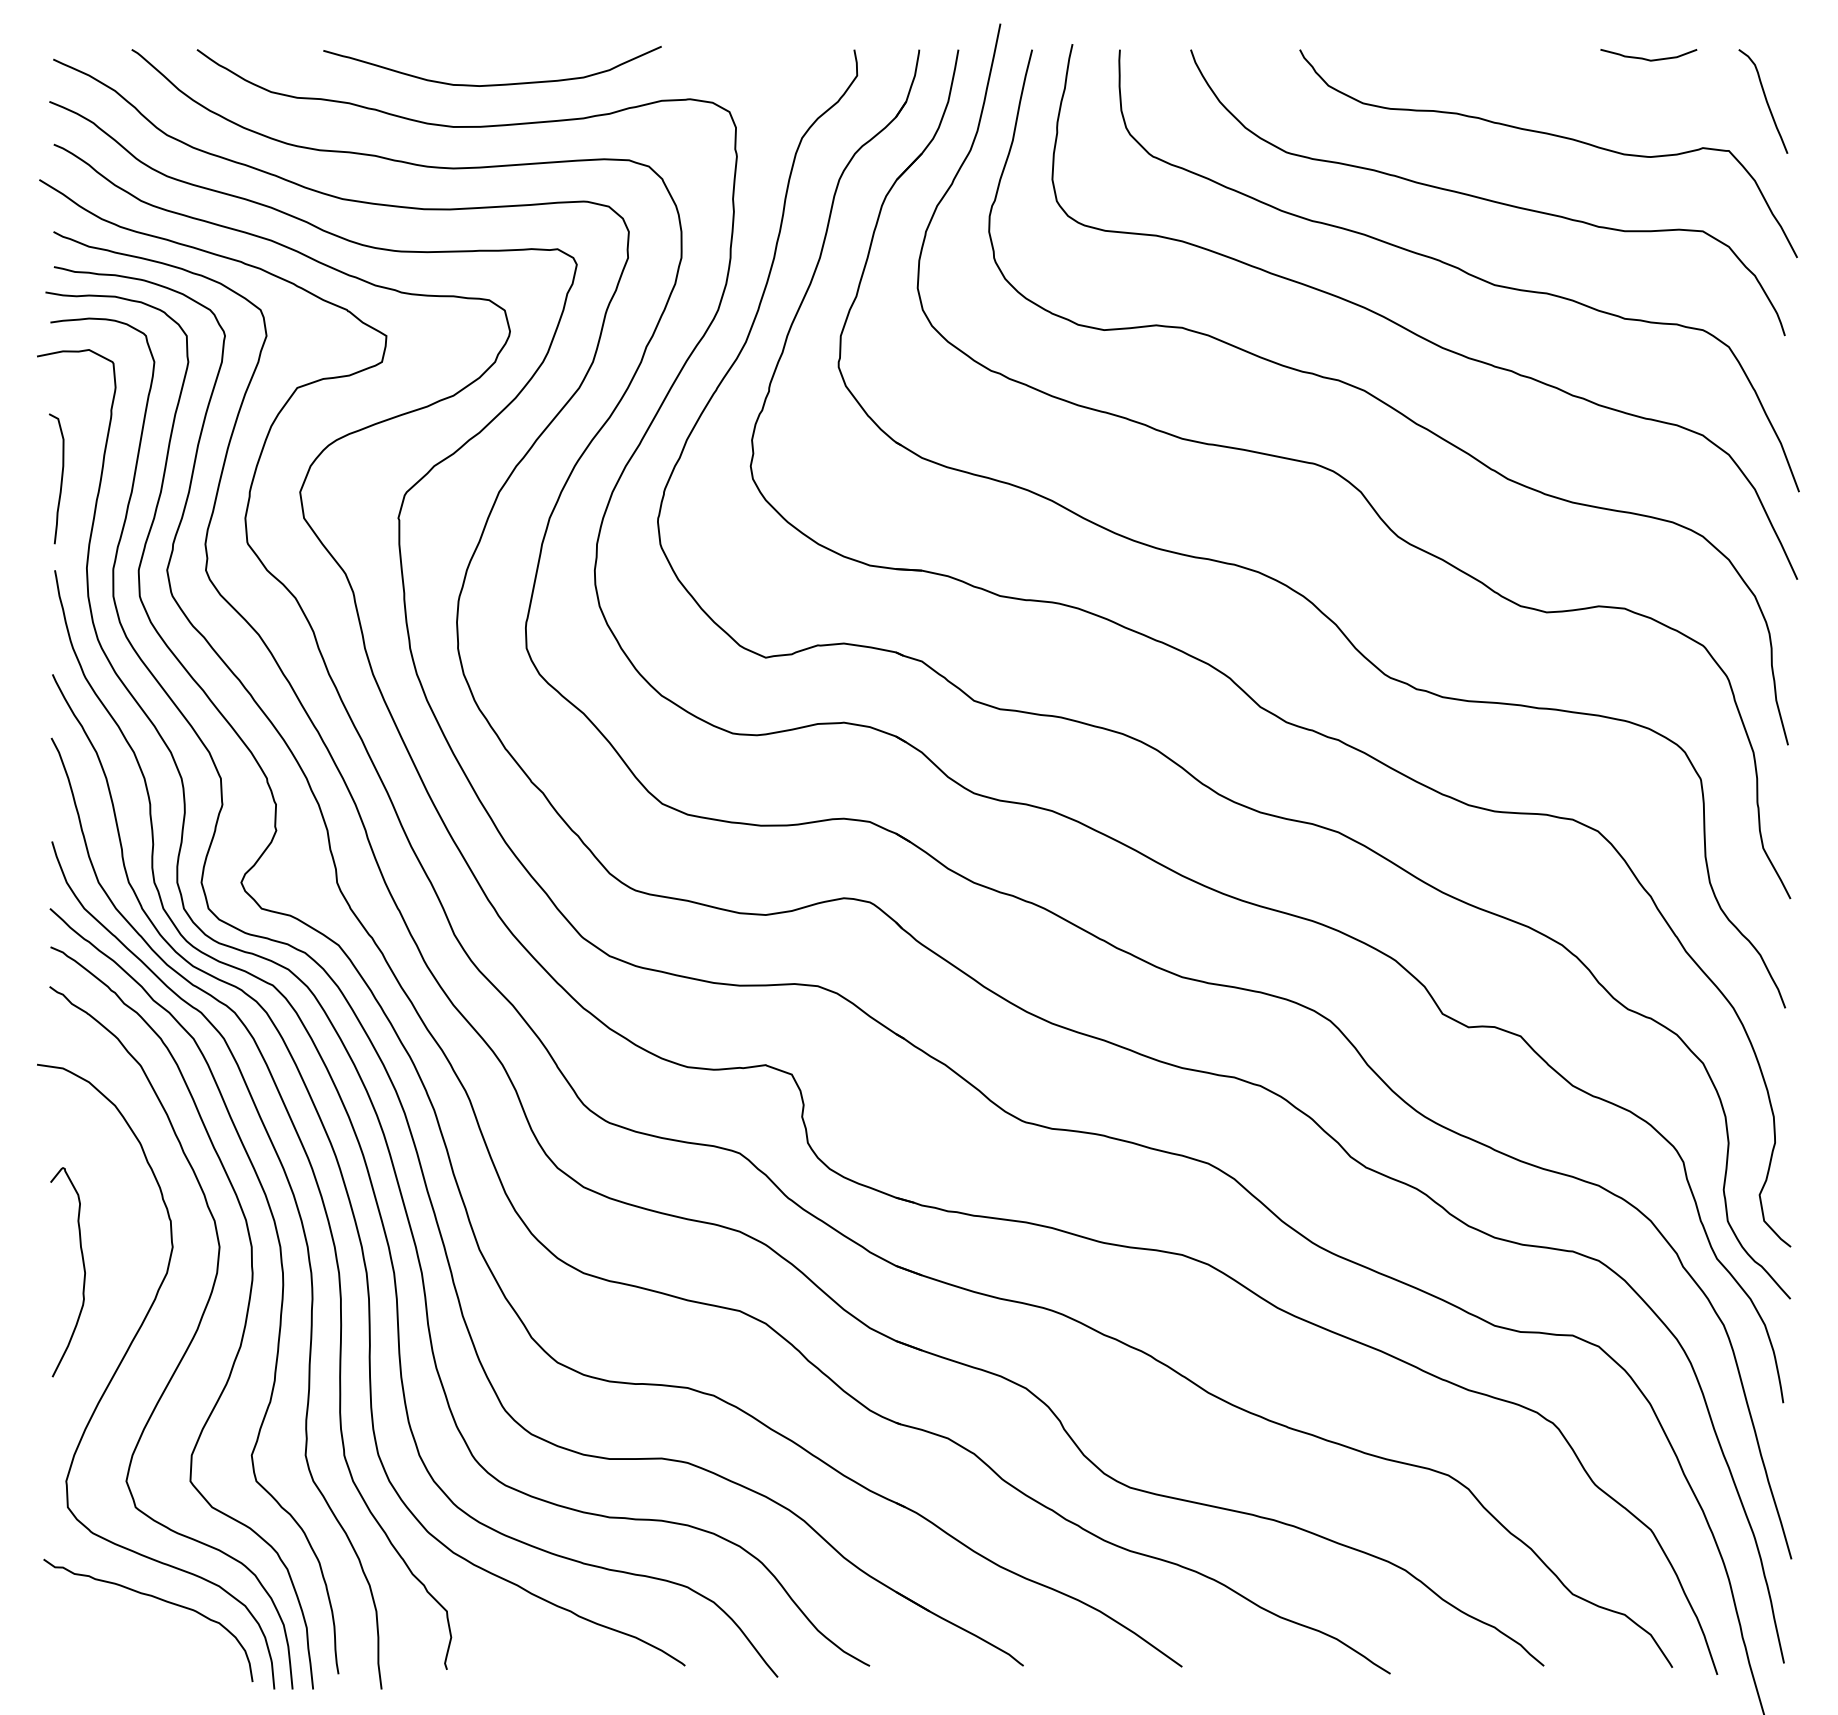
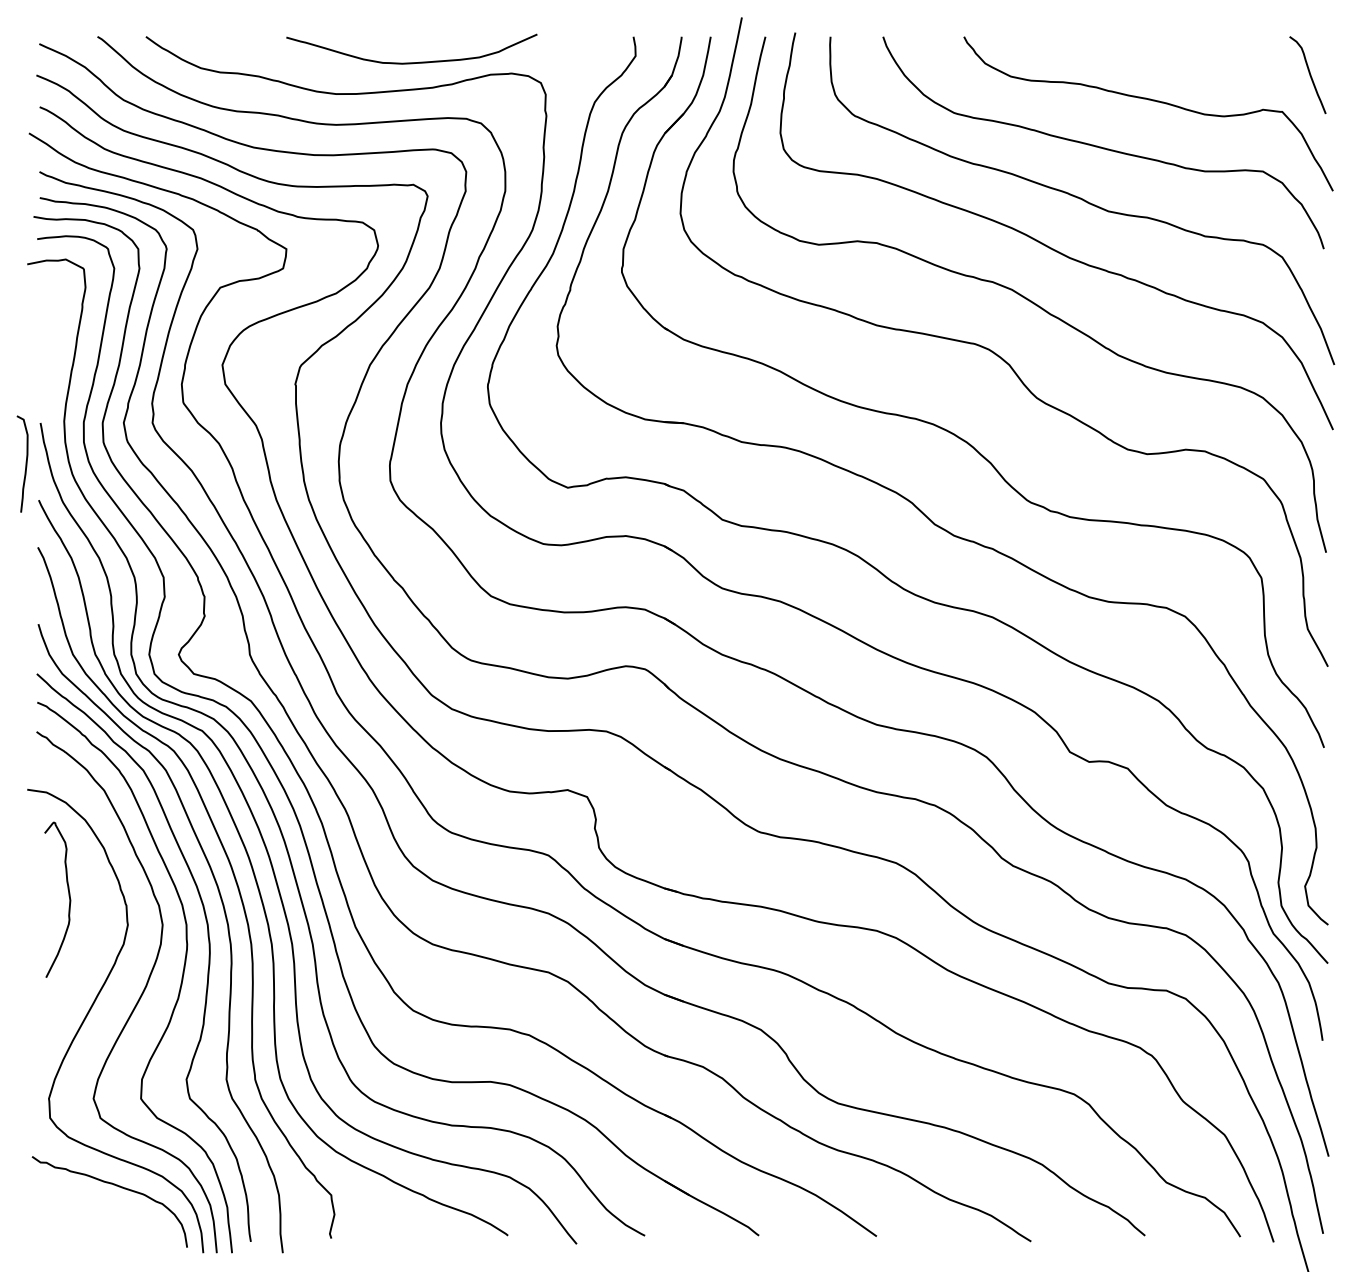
curve: (1646, 58) -> (1221, 43), removed
curve: (492, 84) -> (411, 62), moved
curve: (61, 478) -> (26, 463), moved
curve: (83, 1270) -> (69, 898), moved

